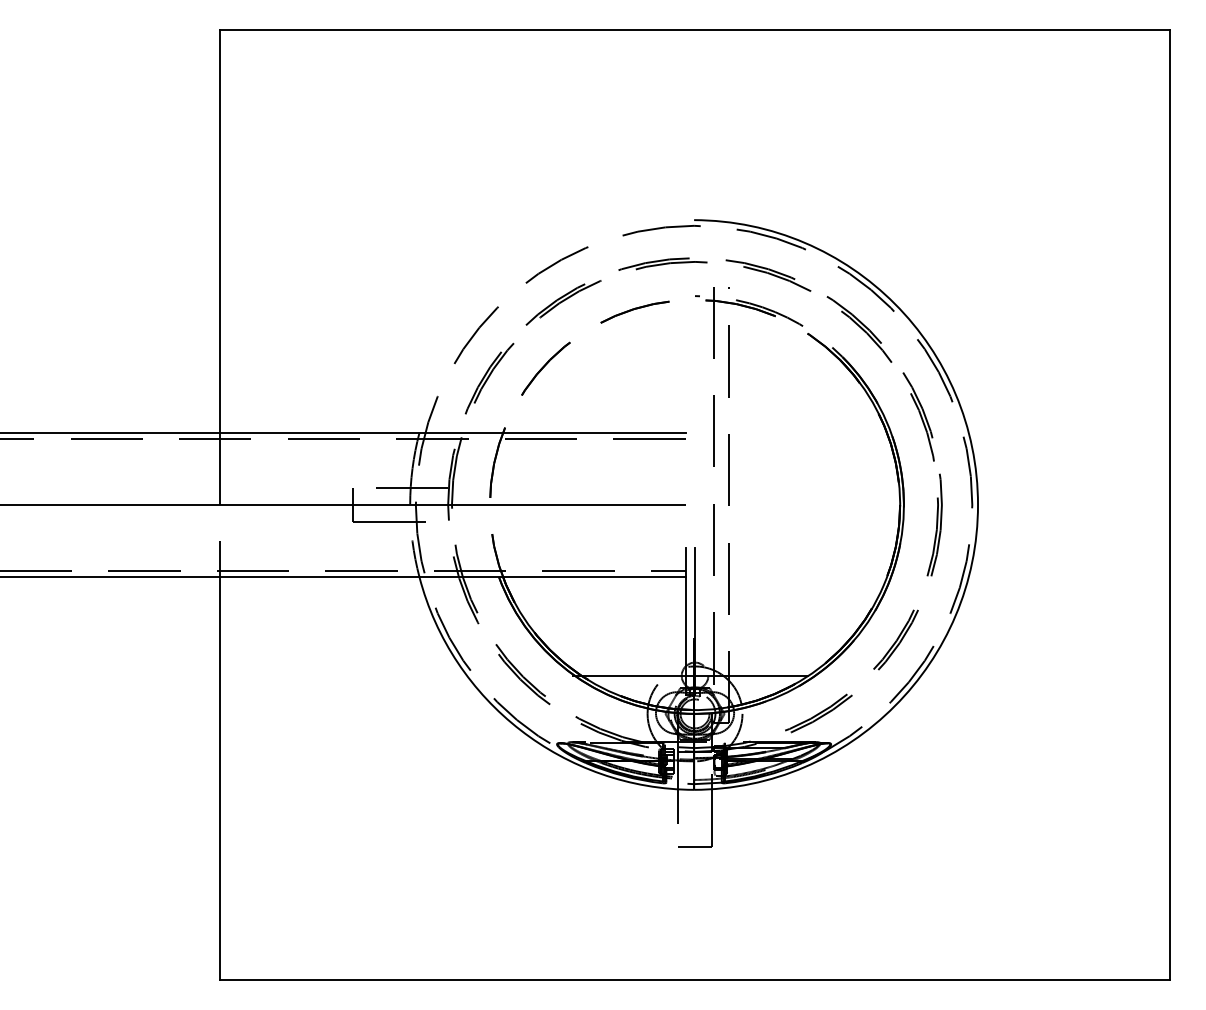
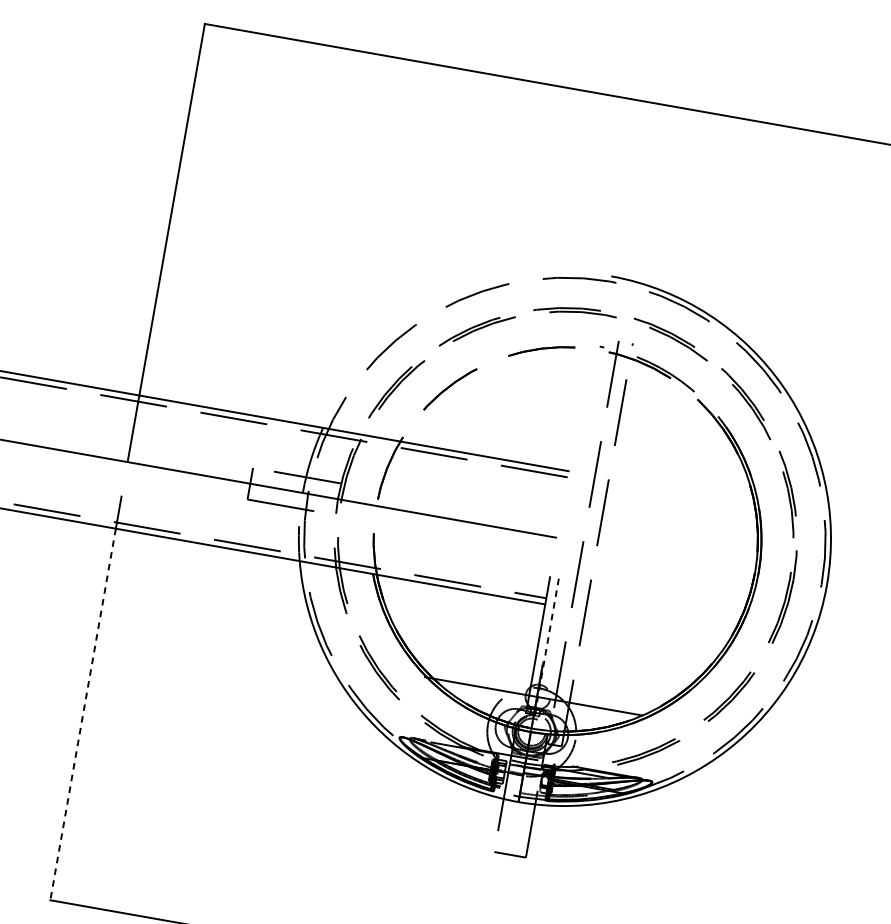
line: (695, 618) -> (547, 644), solid -> dashed
line: (220, 778) -> (83, 714), solid -> dashed

